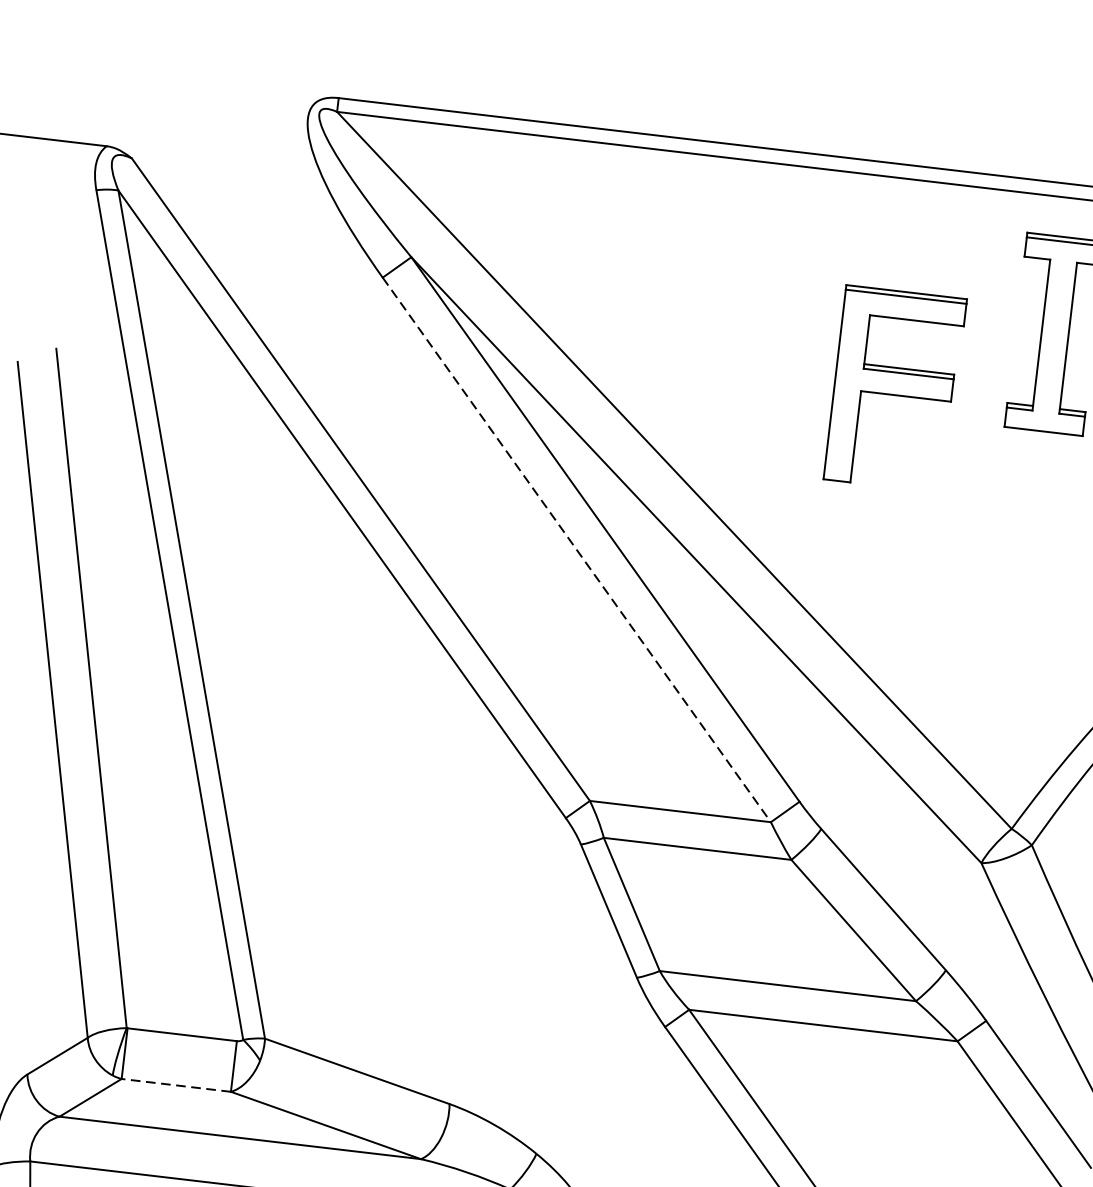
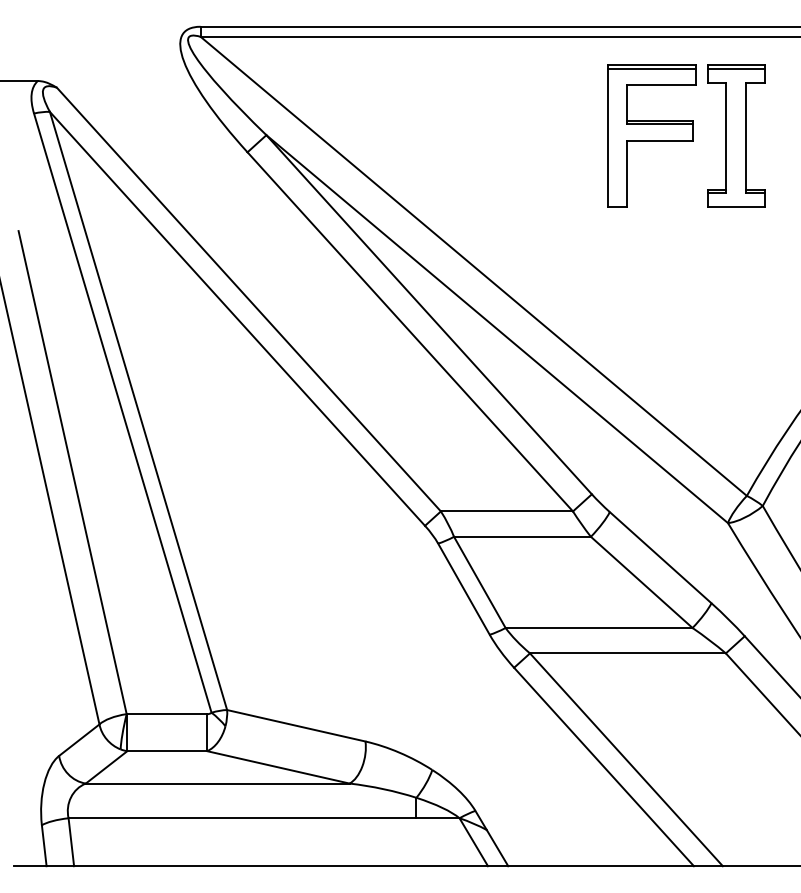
part: (894, 388) -> (651, 135), moved
line: (577, 550) -> (410, 332), dashed -> solid
line: (176, 1085) -> (167, 751), dashed -> solid

